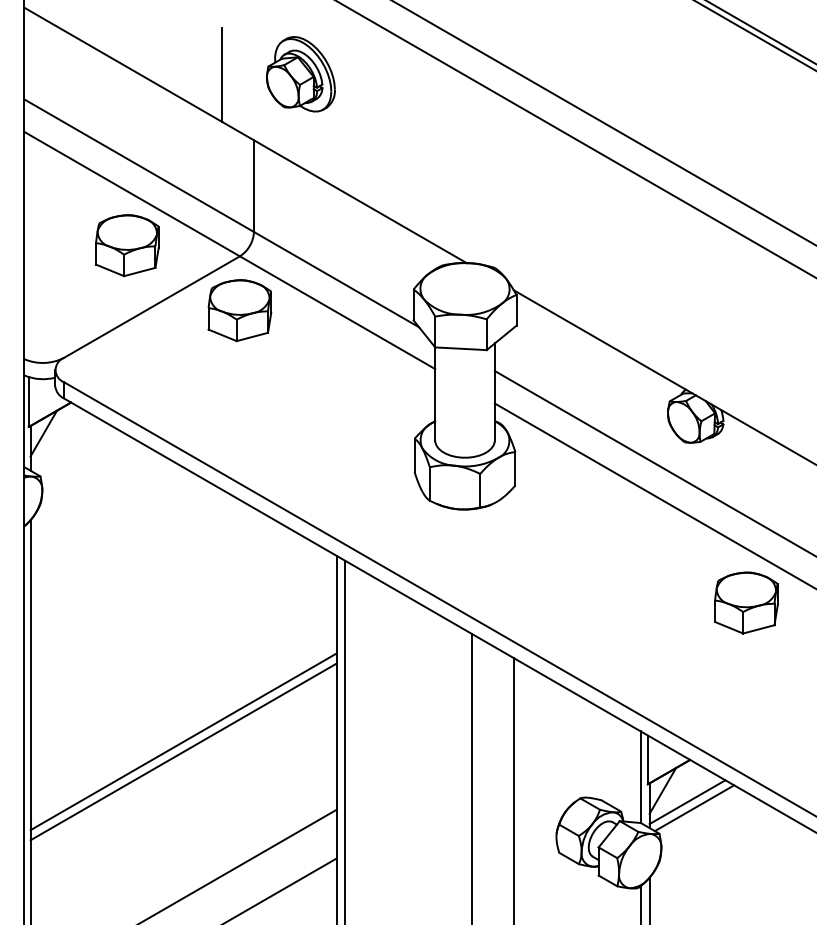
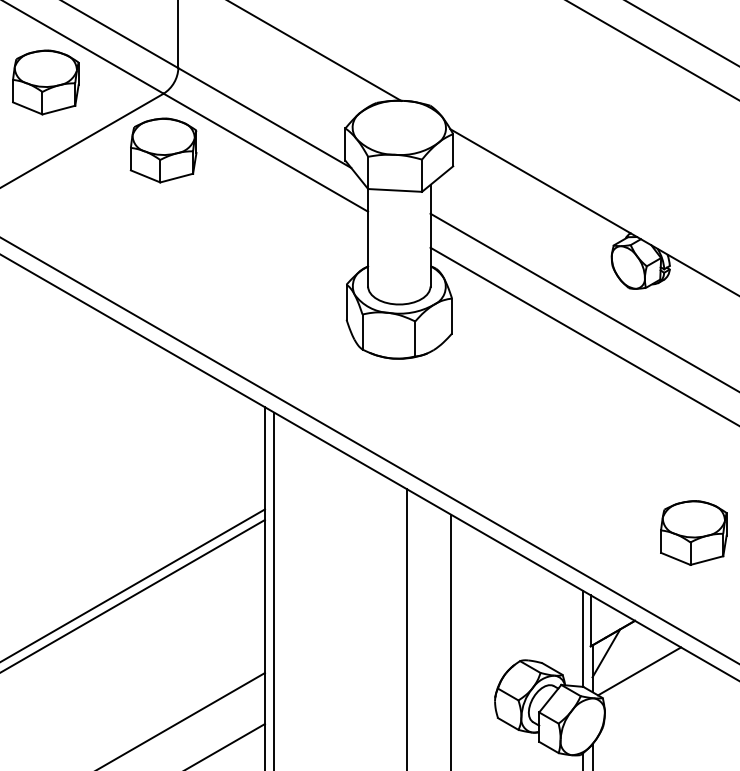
part: (746, 602) -> (693, 532), moved
line: (687, 802) -> (632, 665), removed

